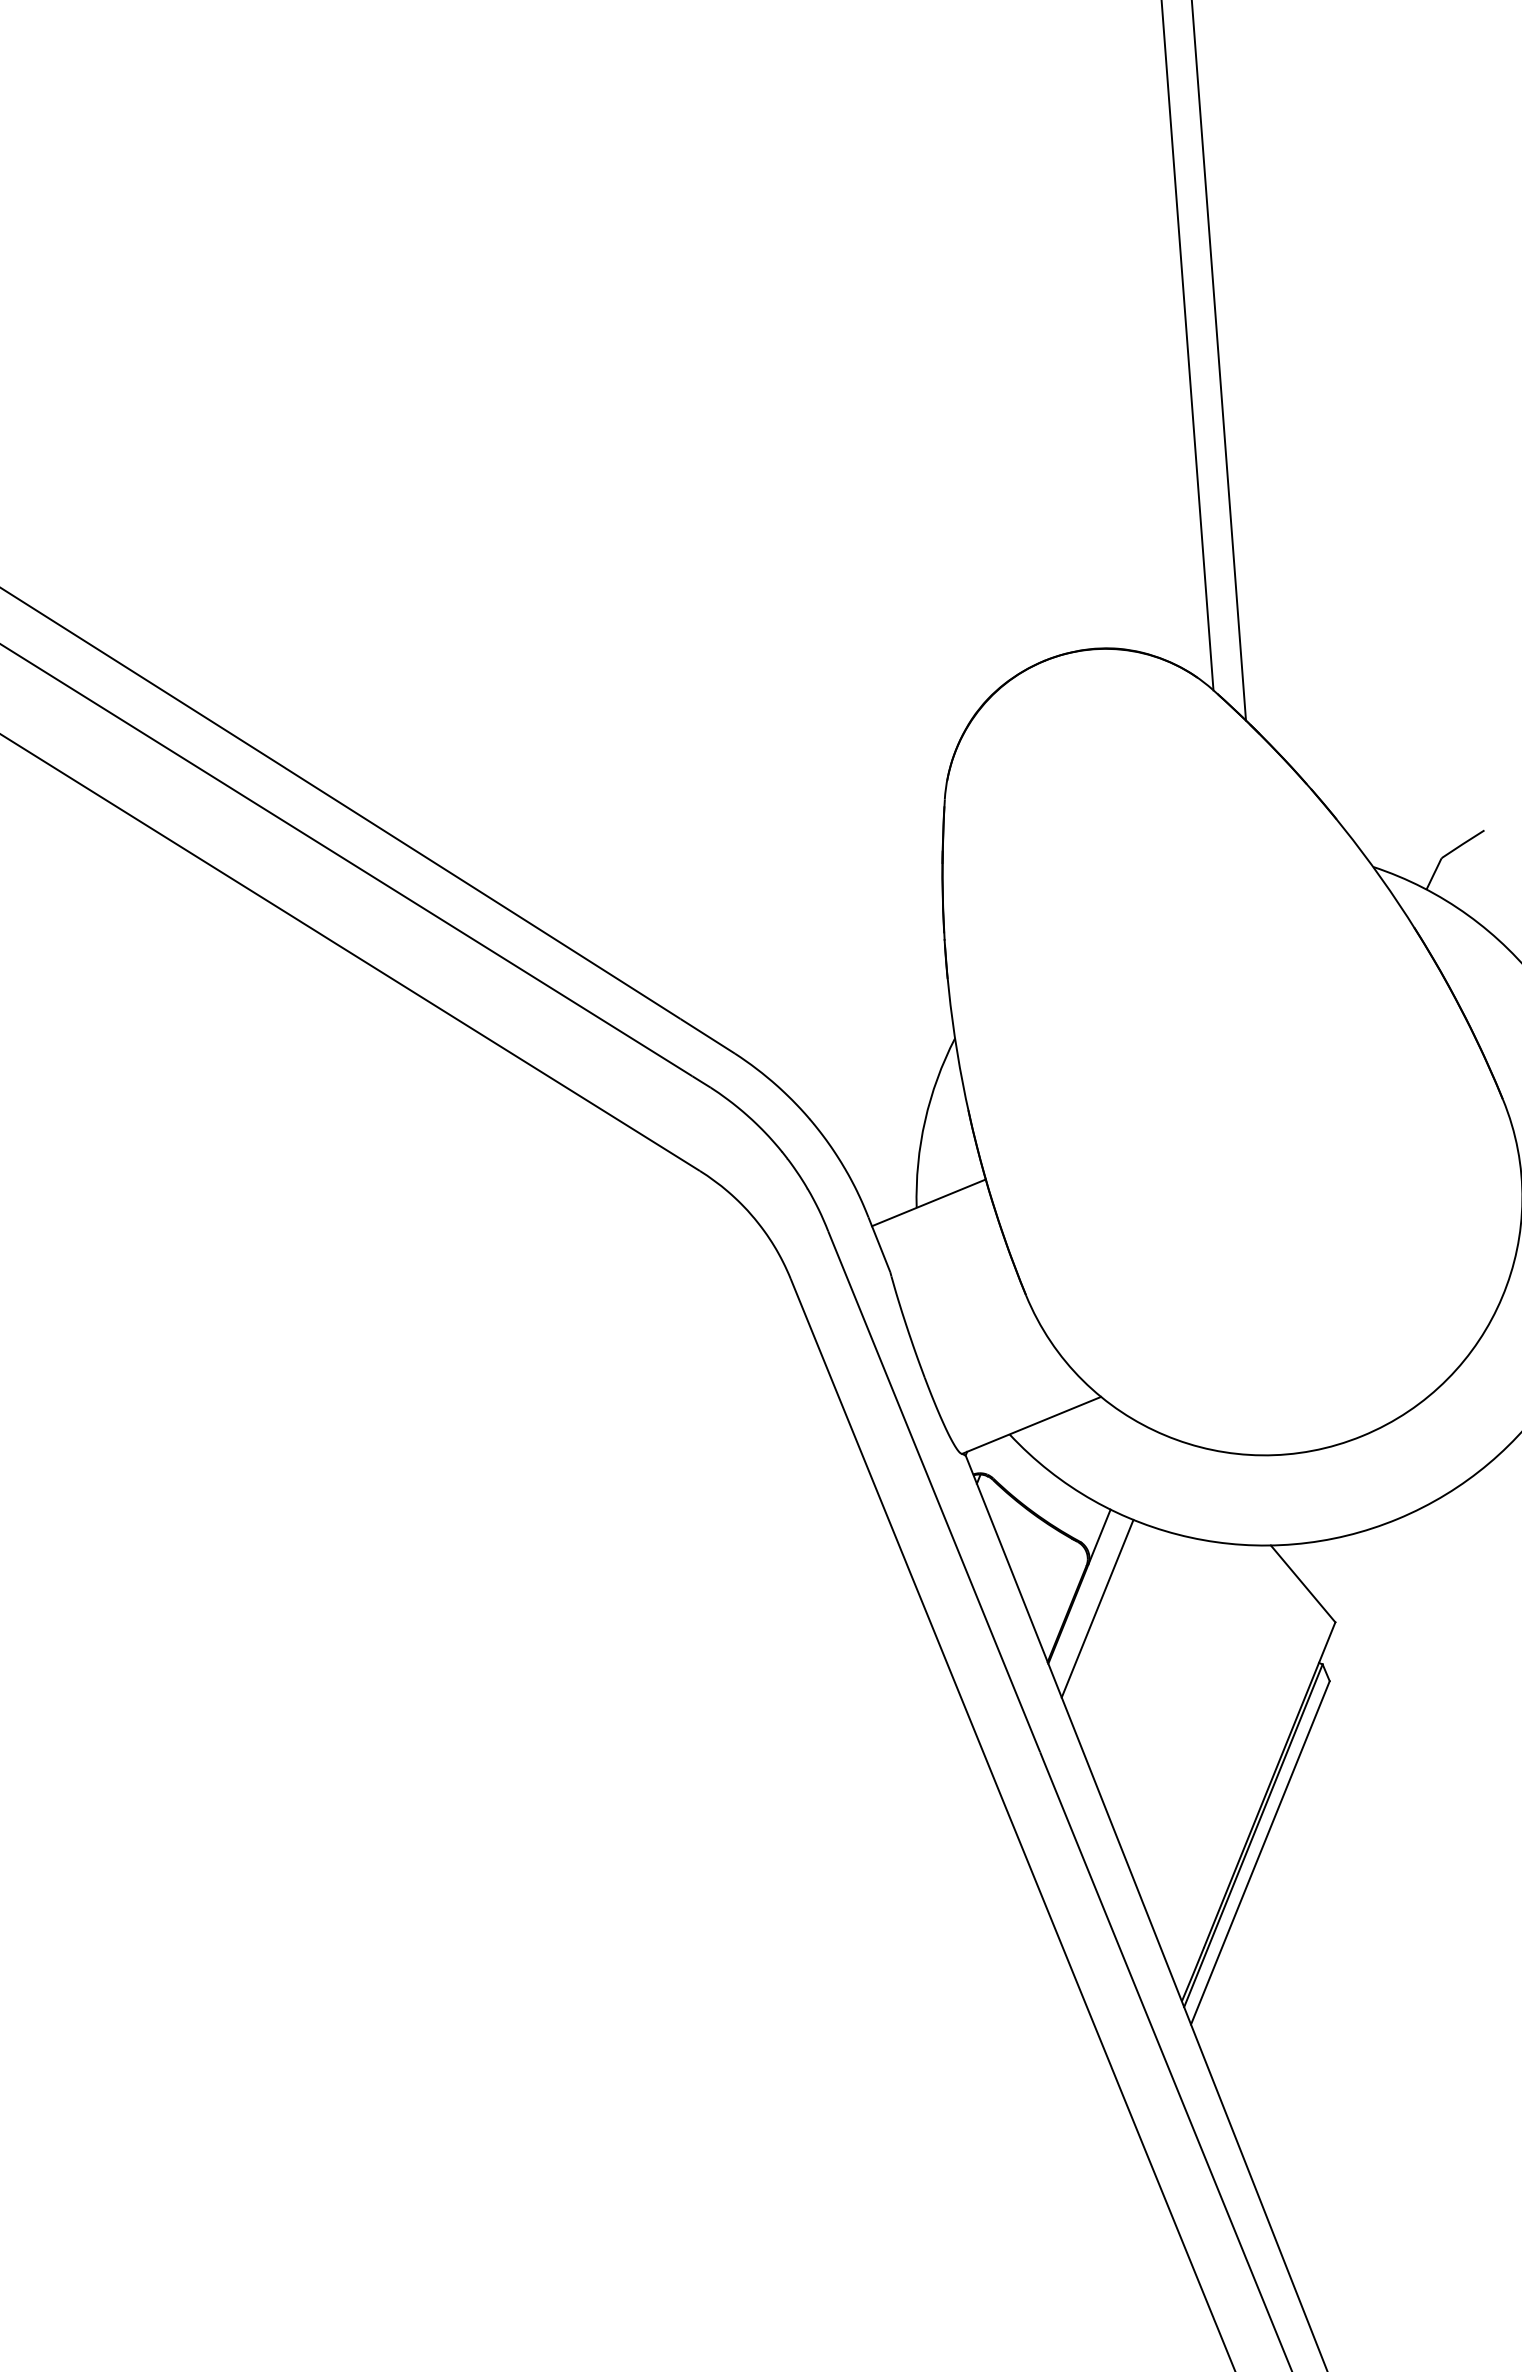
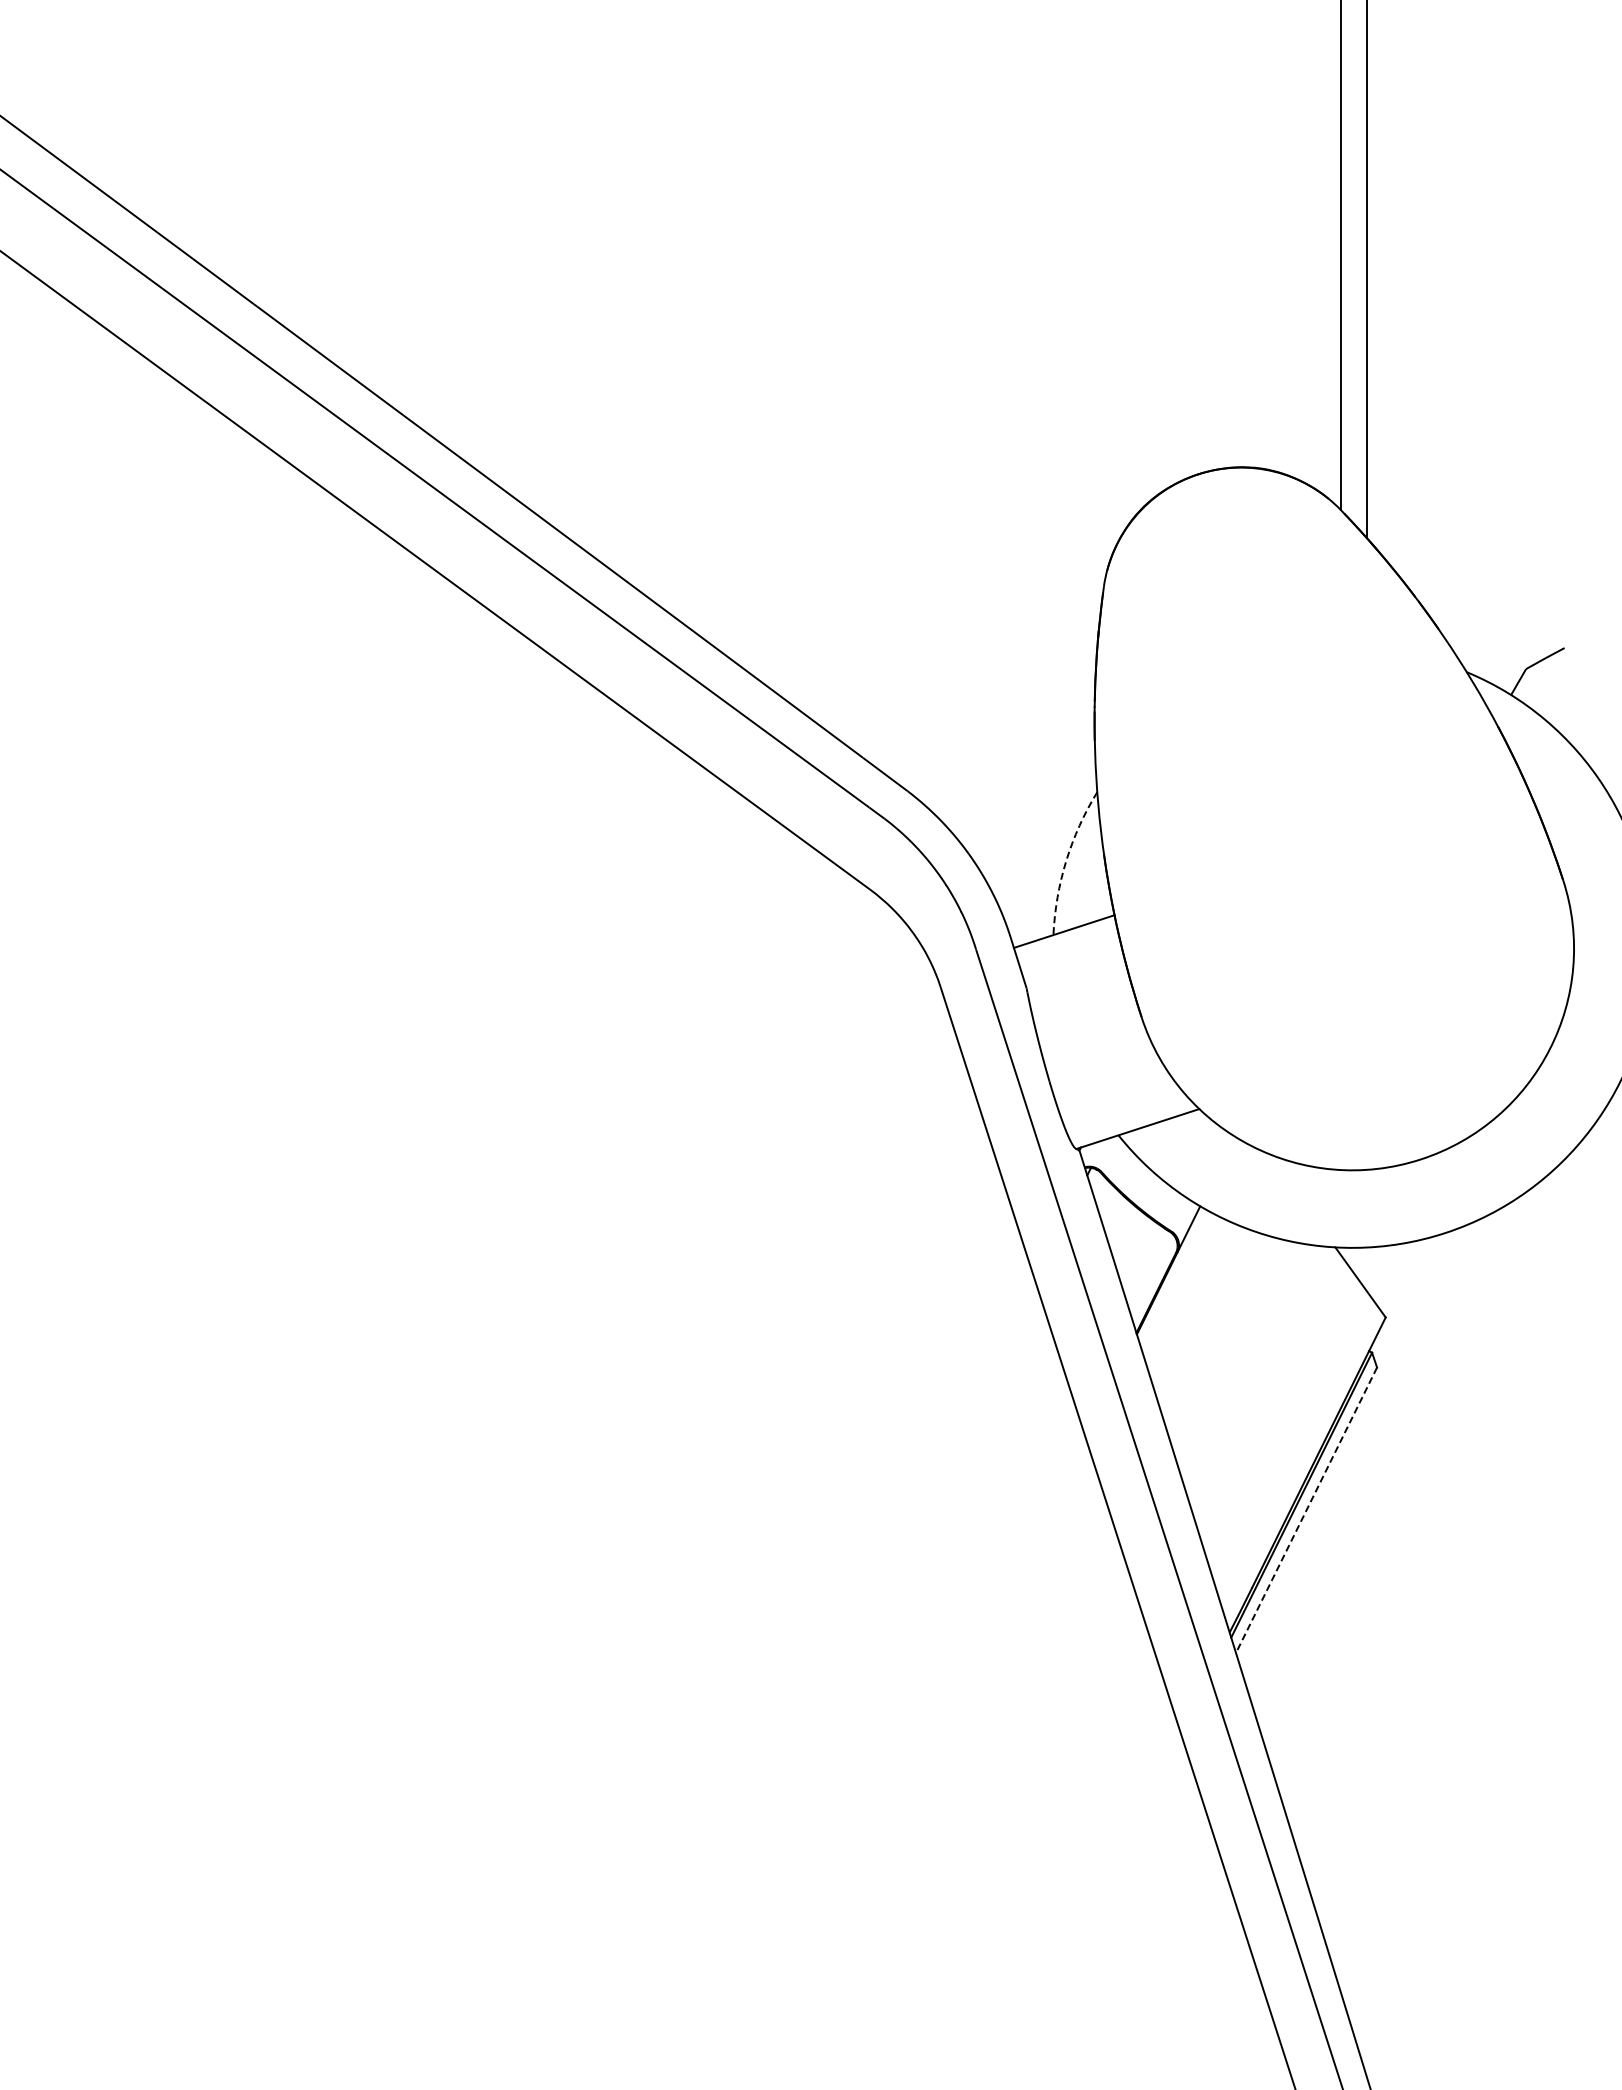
arc: (925, 1120) -> (1066, 860), solid -> dashed
line: (1097, 1608) -> (1182, 1290), removed
line: (1260, 1853) -> (1306, 1510), solid -> dashed

